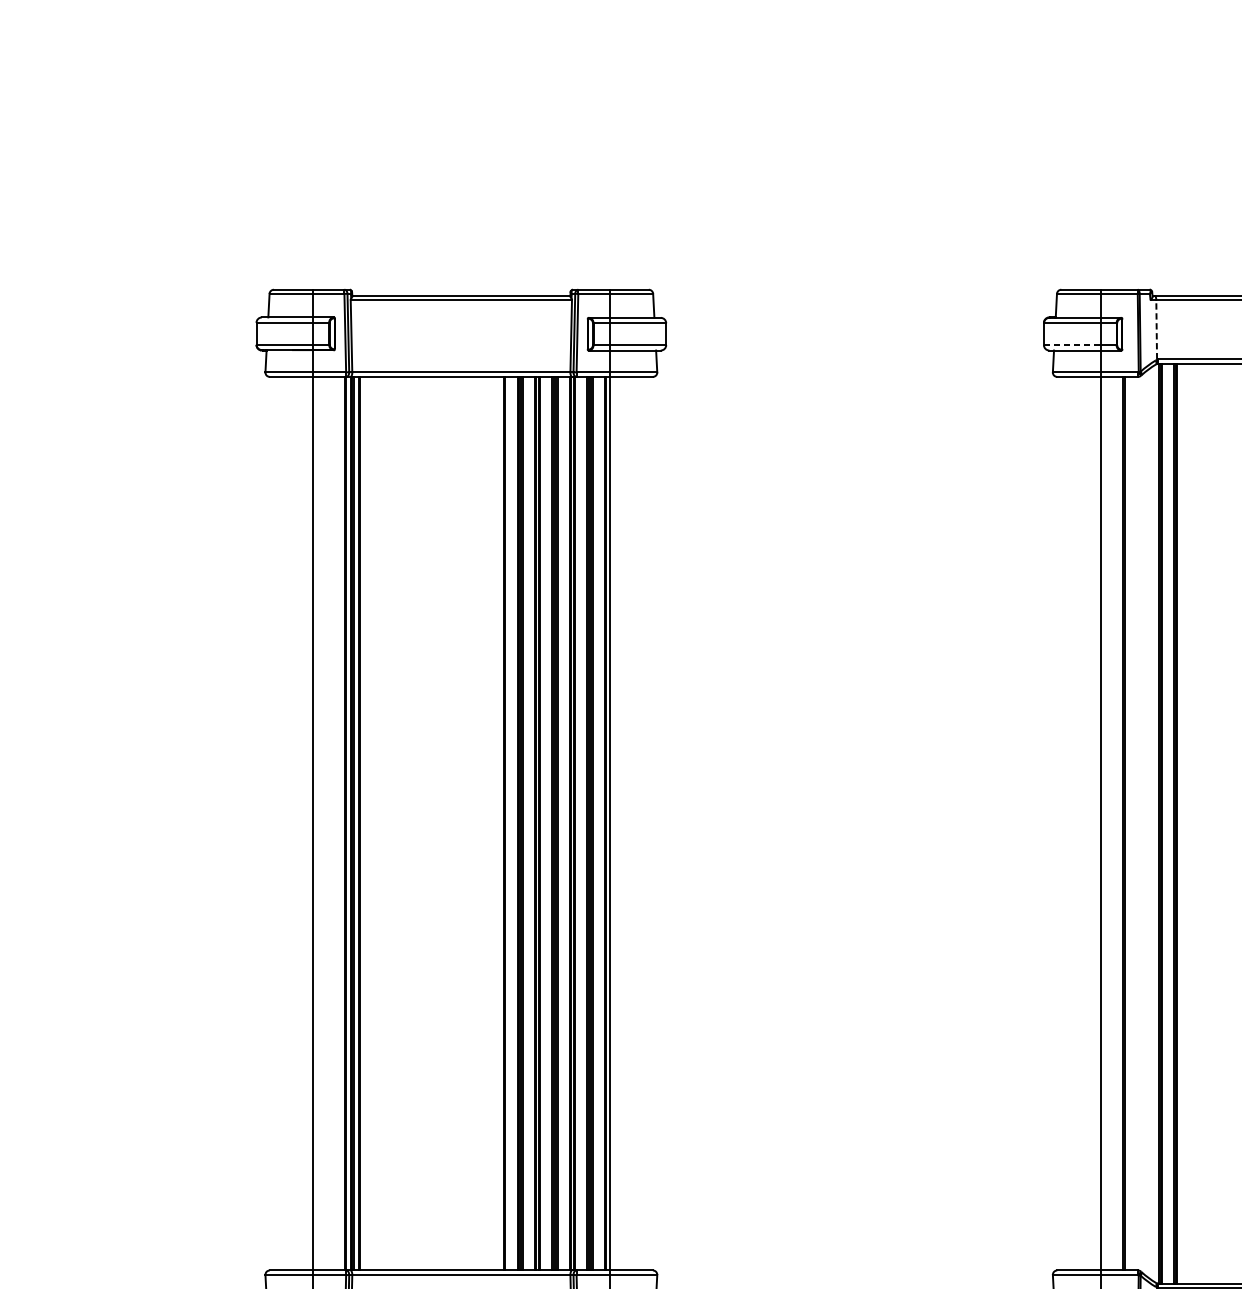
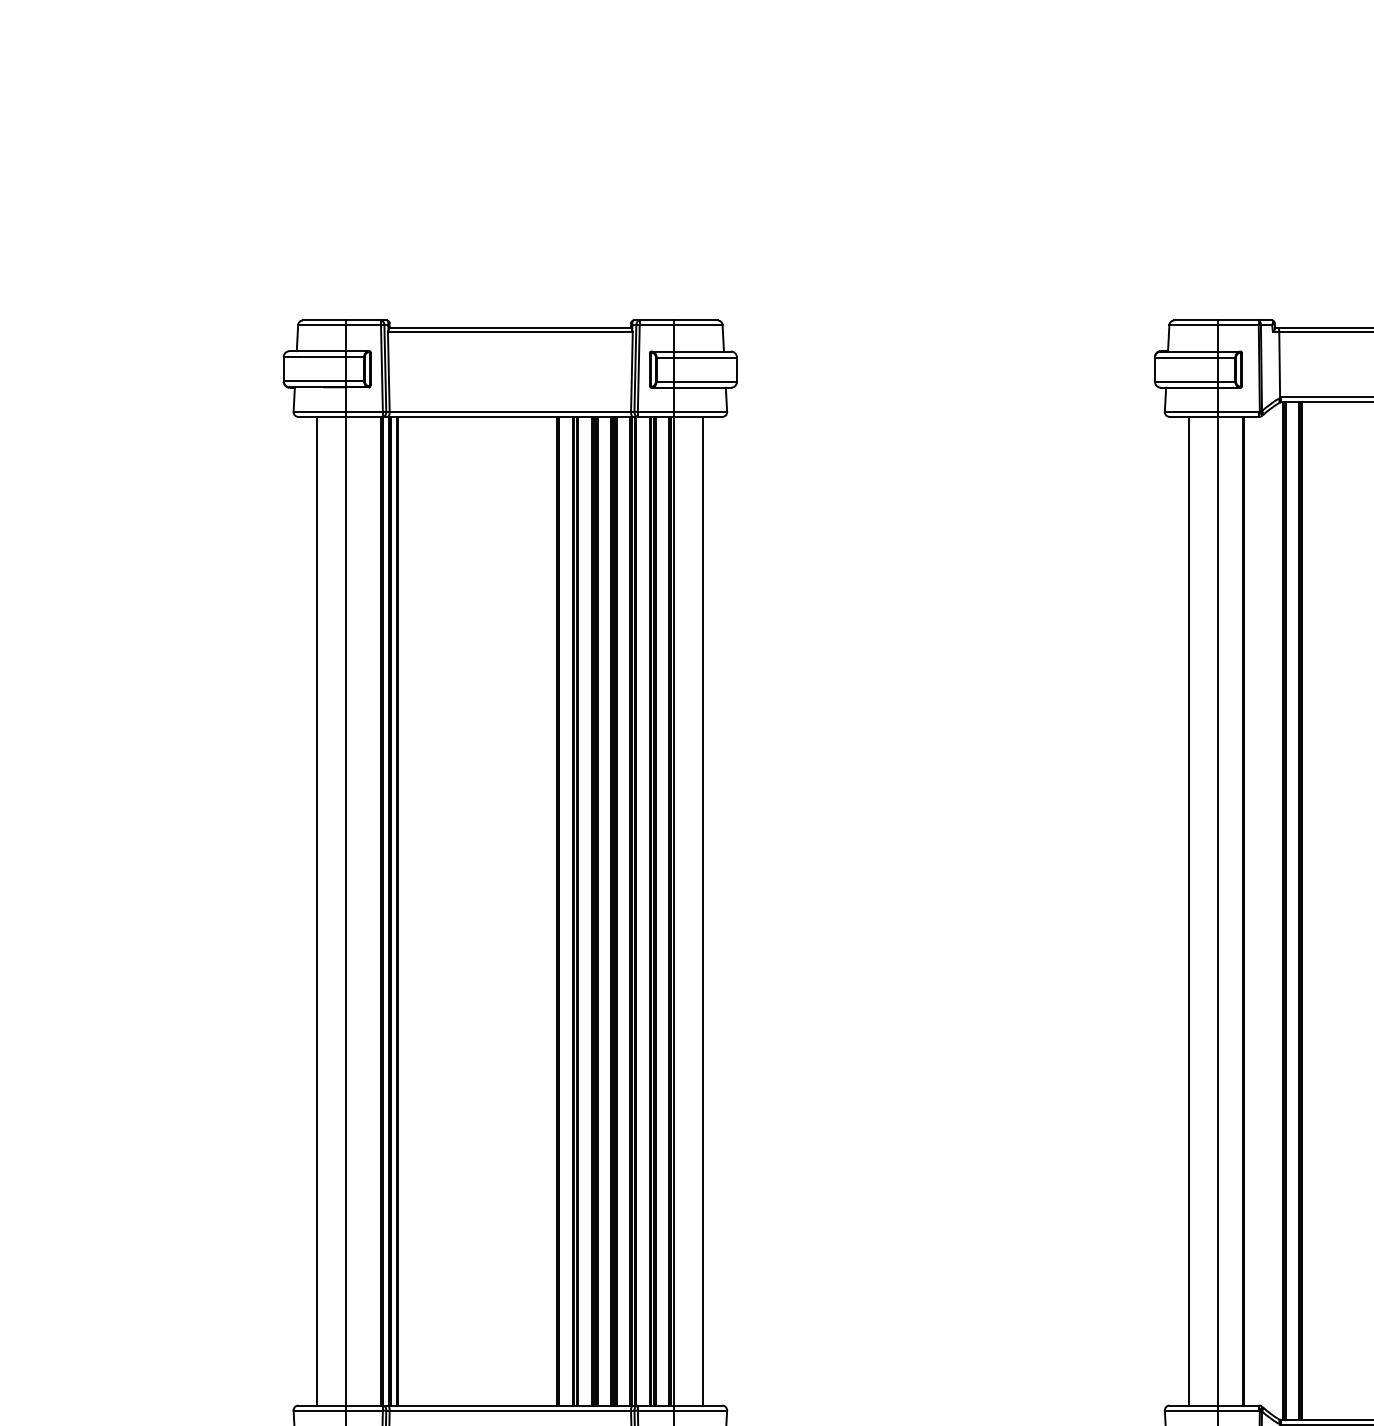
line: (1156, 329) -> (1279, 364), dashed -> solid
line: (1072, 344) -> (1186, 381), dashed -> solid
line: (287, 823) -> (317, 910), added
line: (635, 823) -> (703, 910), added
line: (1074, 823) -> (1188, 910), added

